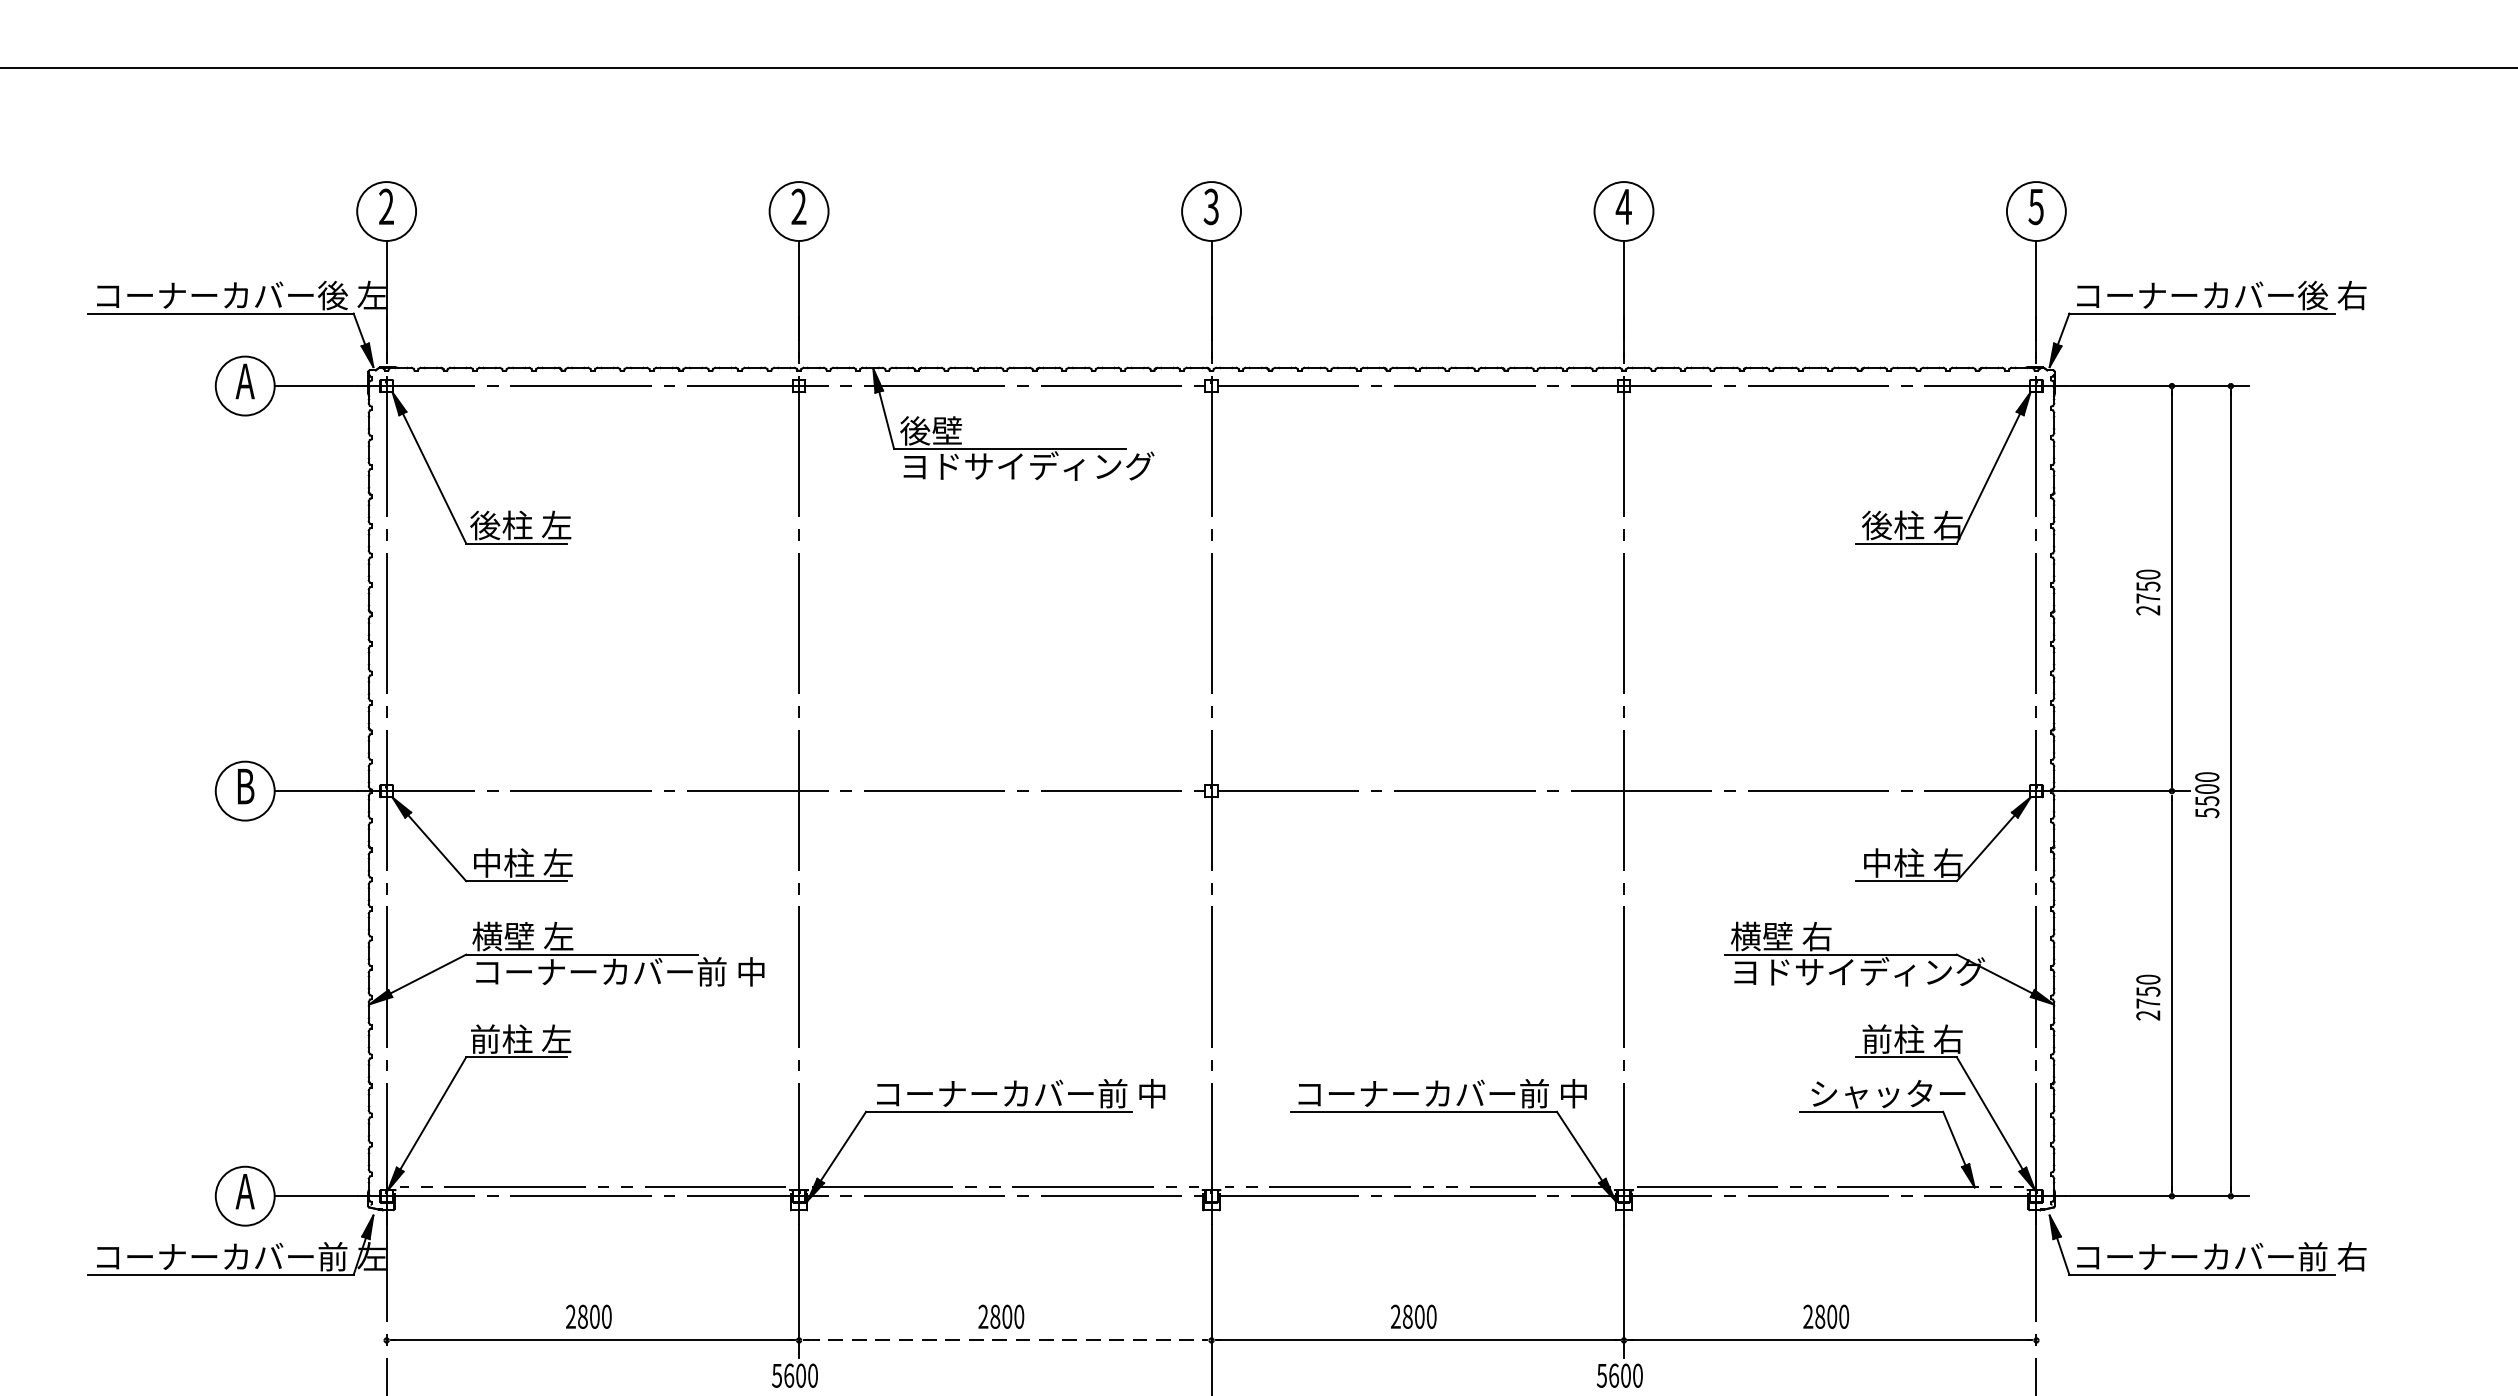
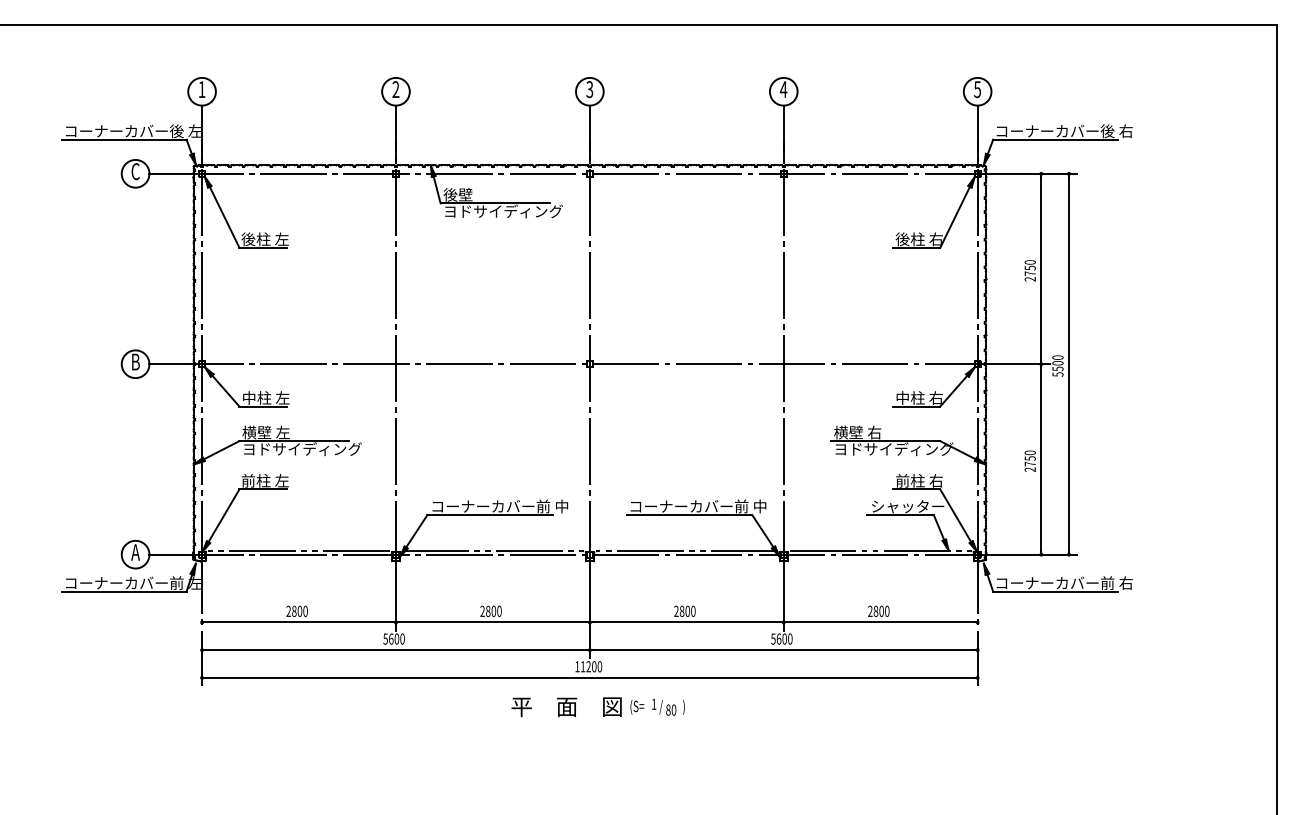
text: (385, 206) -> (201, 89), 2 -> 1
text: (245, 381) -> (135, 171), A -> C
text: (619, 972) -> (311, 449), コーナーカバー前 中 -> ヨドサイディング
line: (1006, 1340) -> (493, 622), dashed -> solid

